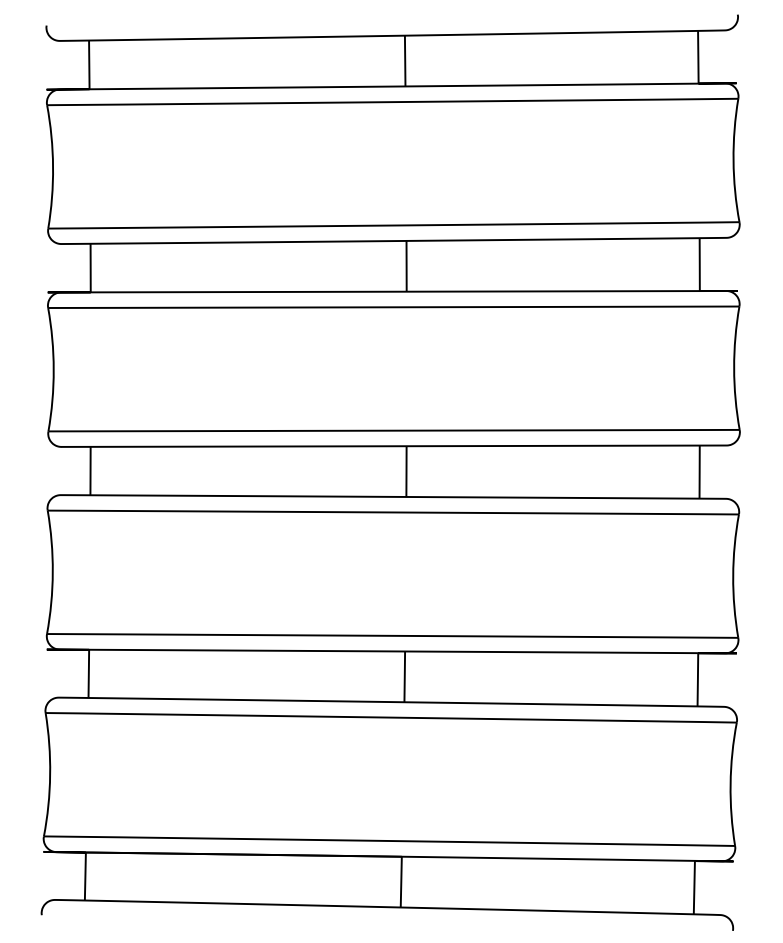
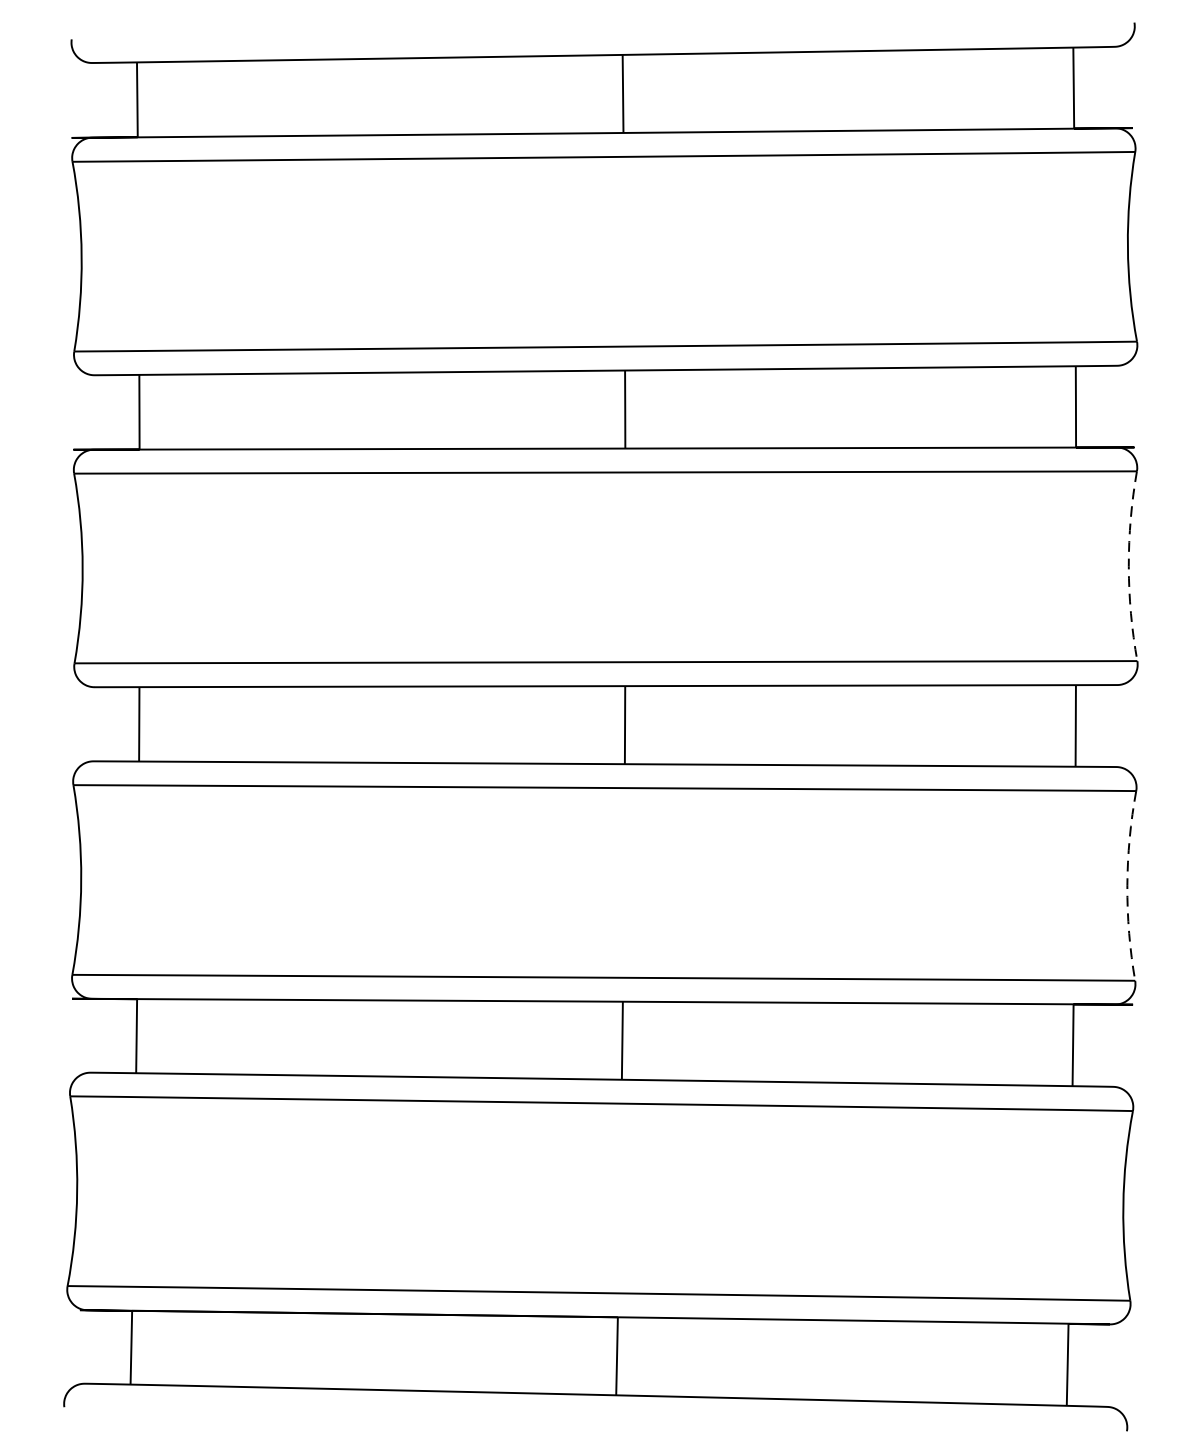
arc: (734, 368) -> (1129, 566), solid -> dashed
arc: (733, 576) -> (1127, 886), solid -> dashed

